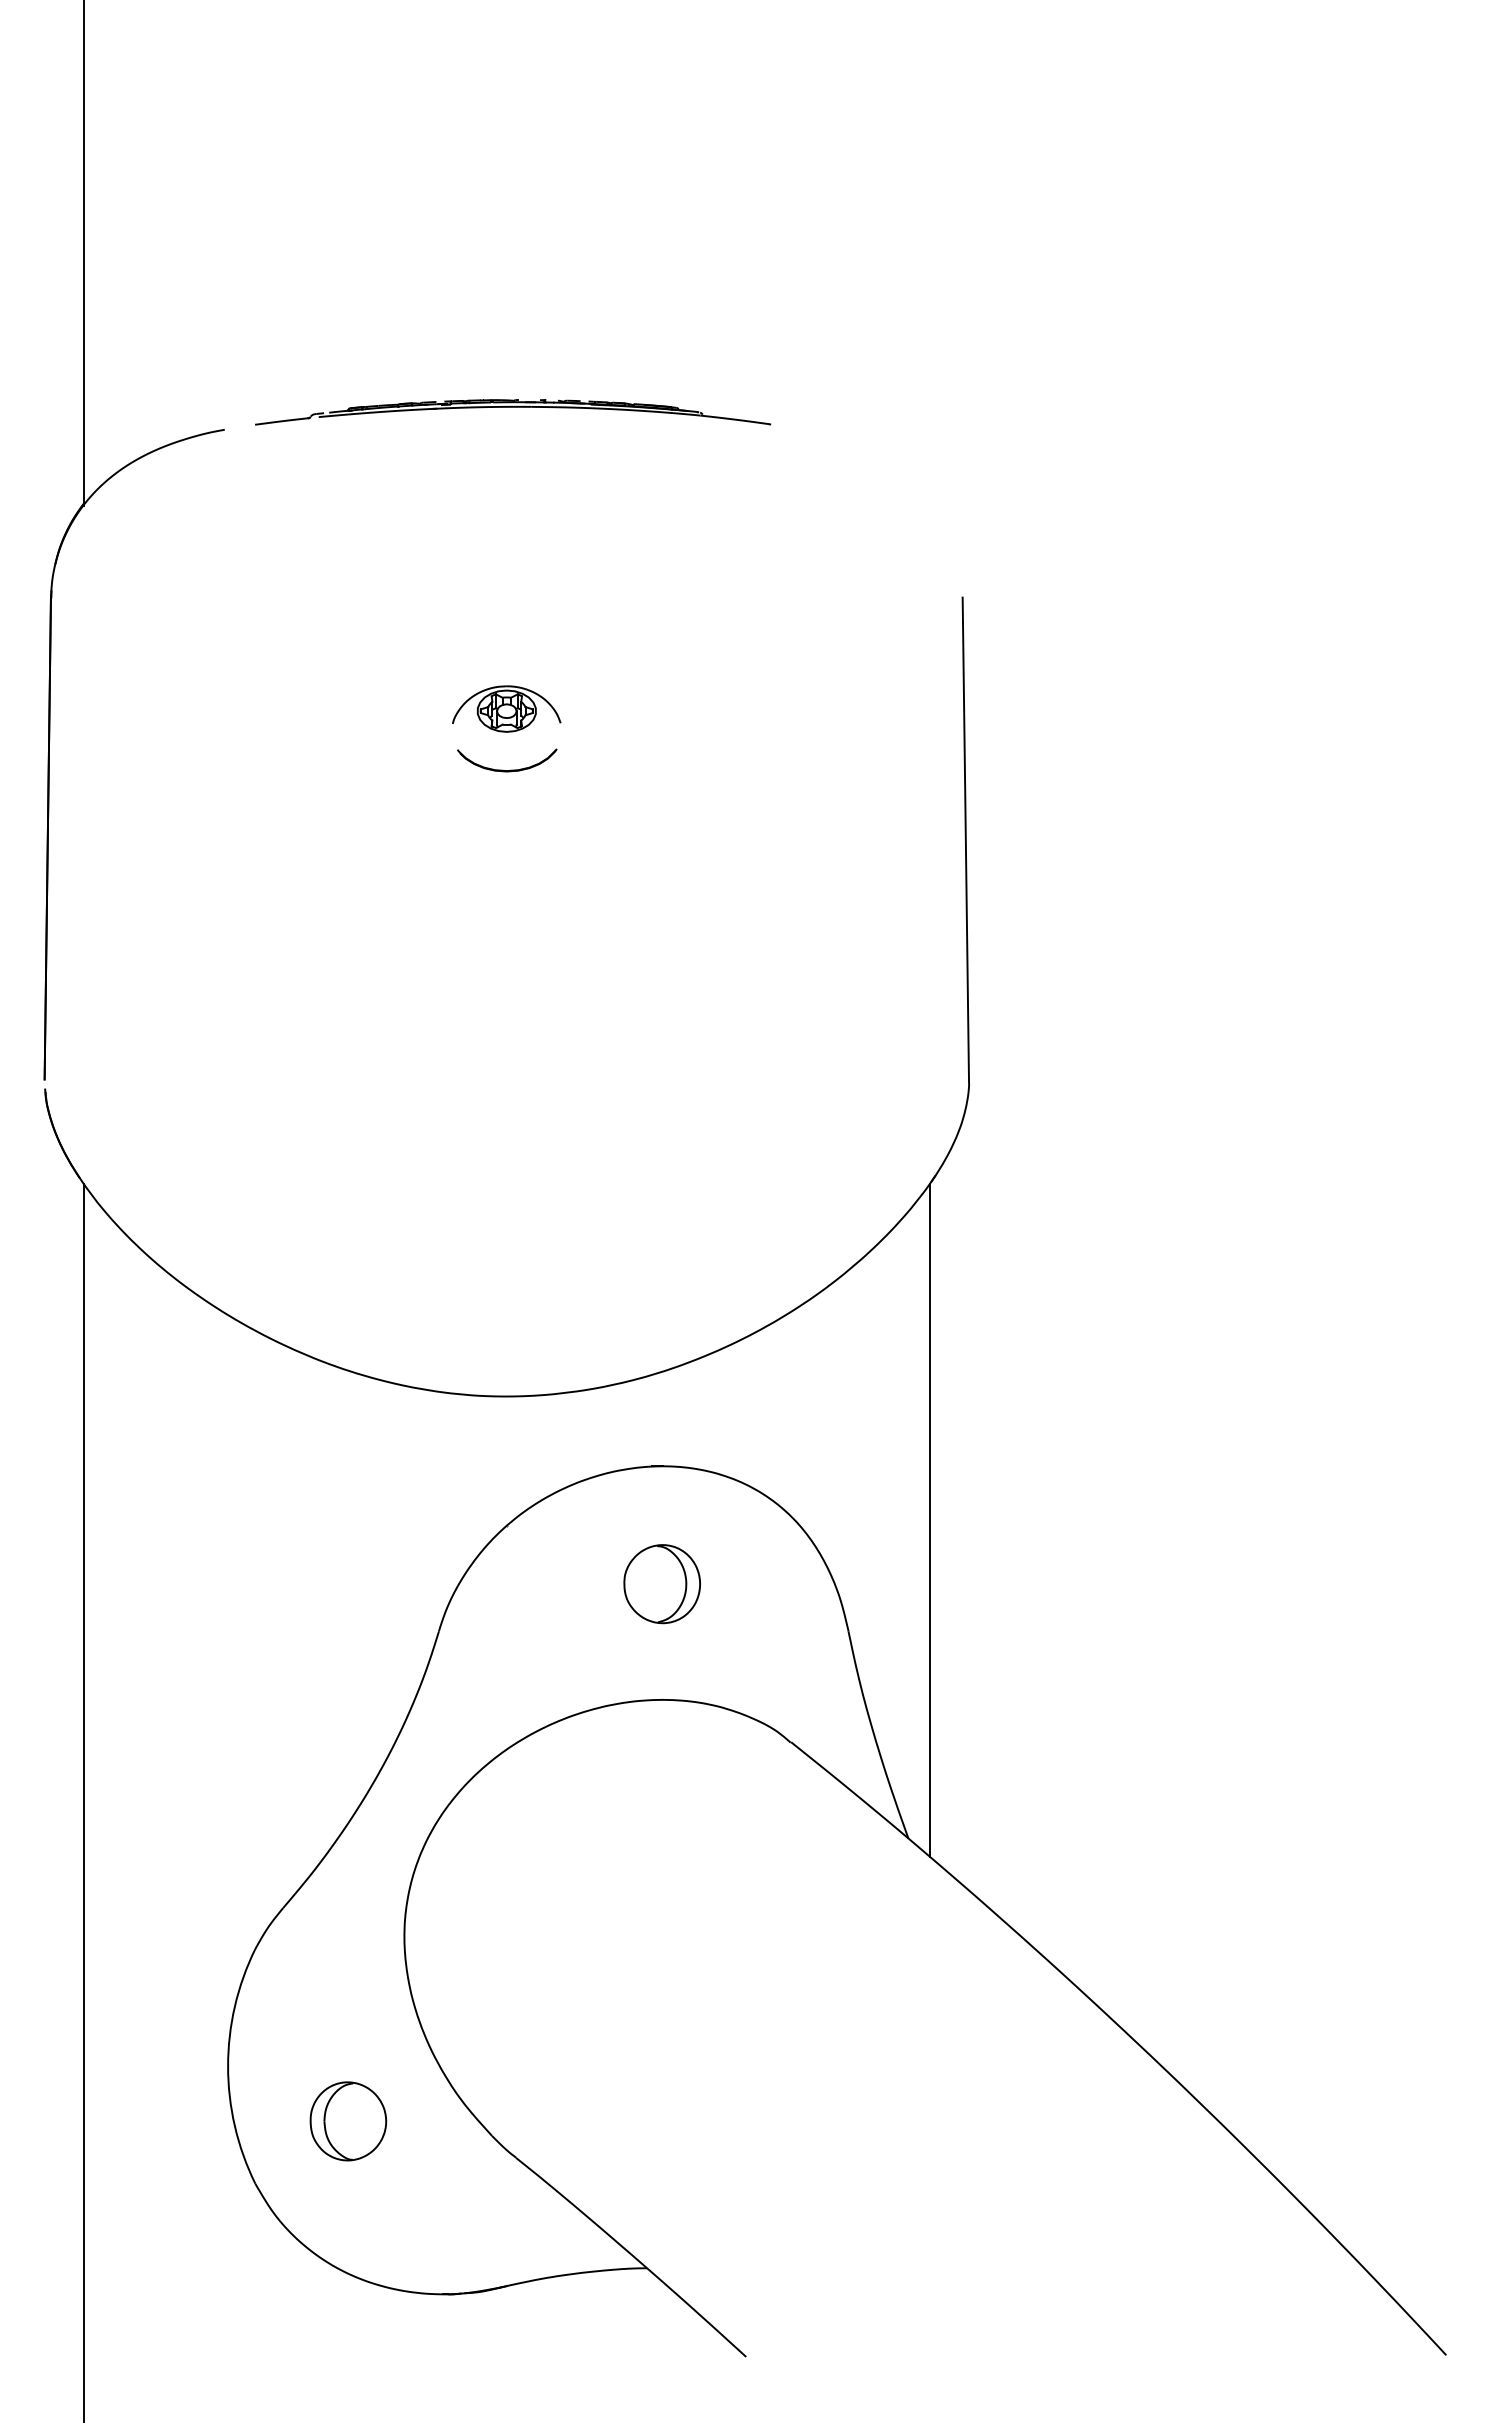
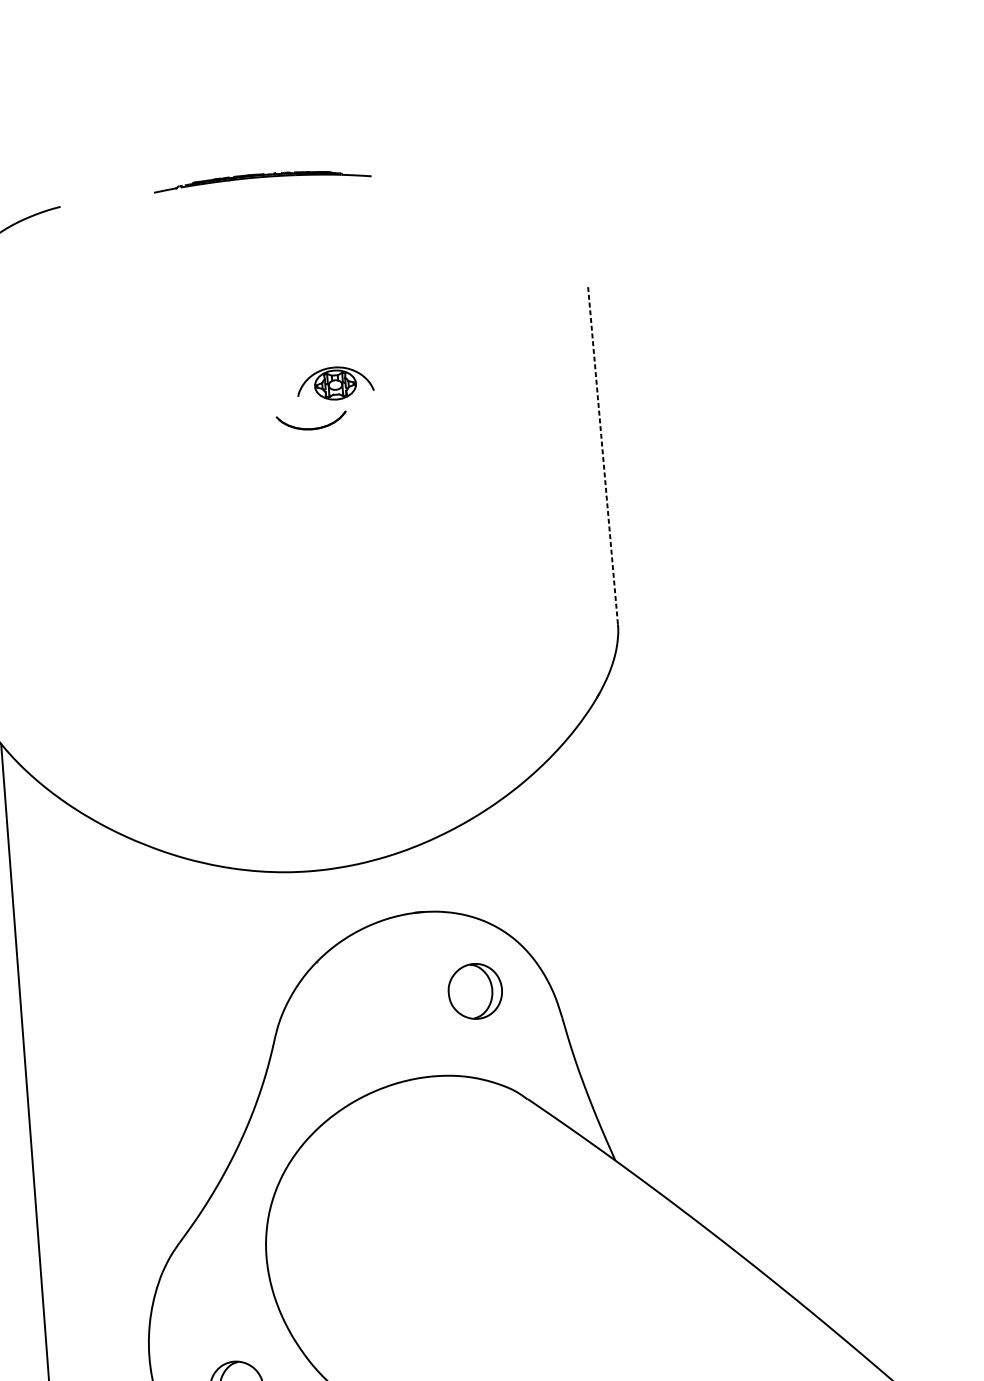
part: (513, 412) -> (262, 179), size x0.6
part: (506, 708) -> (335, 383), moved
part: (510, 769) -> (314, 427), moved
line: (965, 838) -> (602, 454), solid -> dashed
line: (930, 1519) -> (614, 935), removed
part: (661, 1584) -> (474, 991), moved

